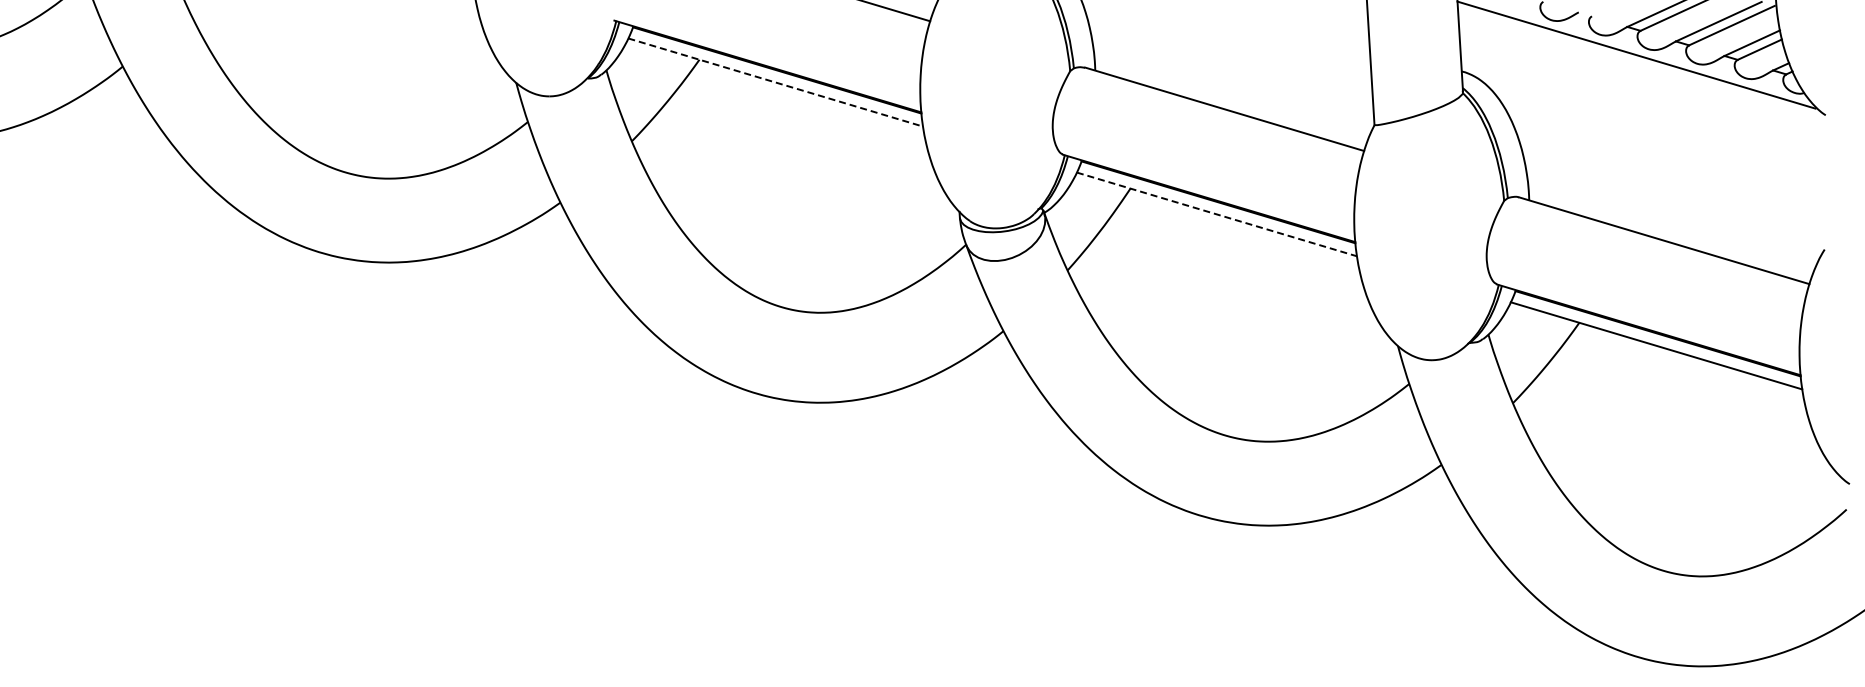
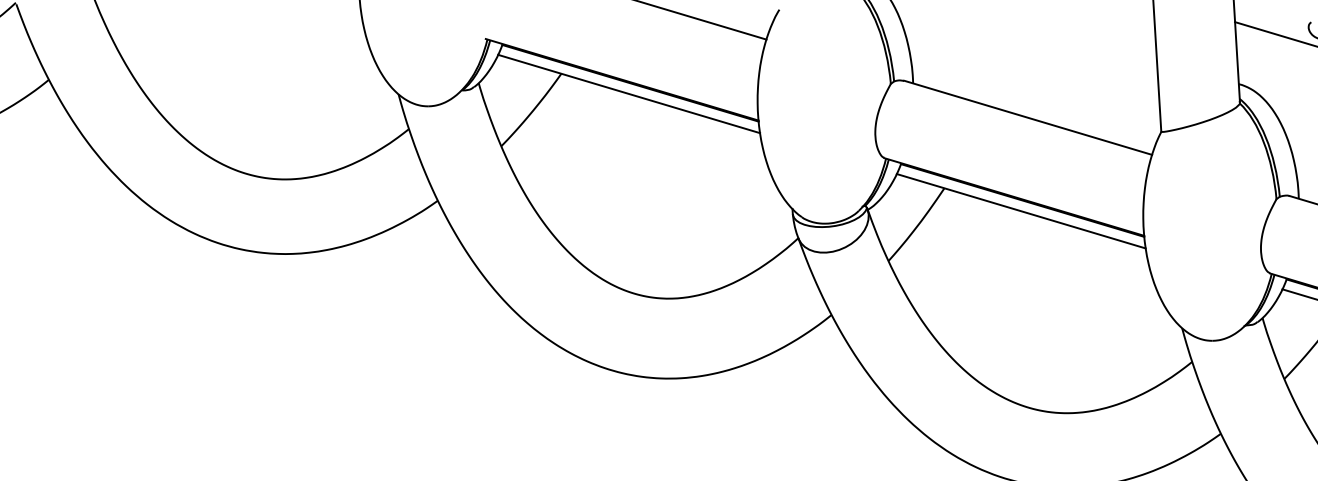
line: (775, 82) -> (628, 93), dashed -> solid
line: (1217, 214) -> (1021, 211), dashed -> solid

